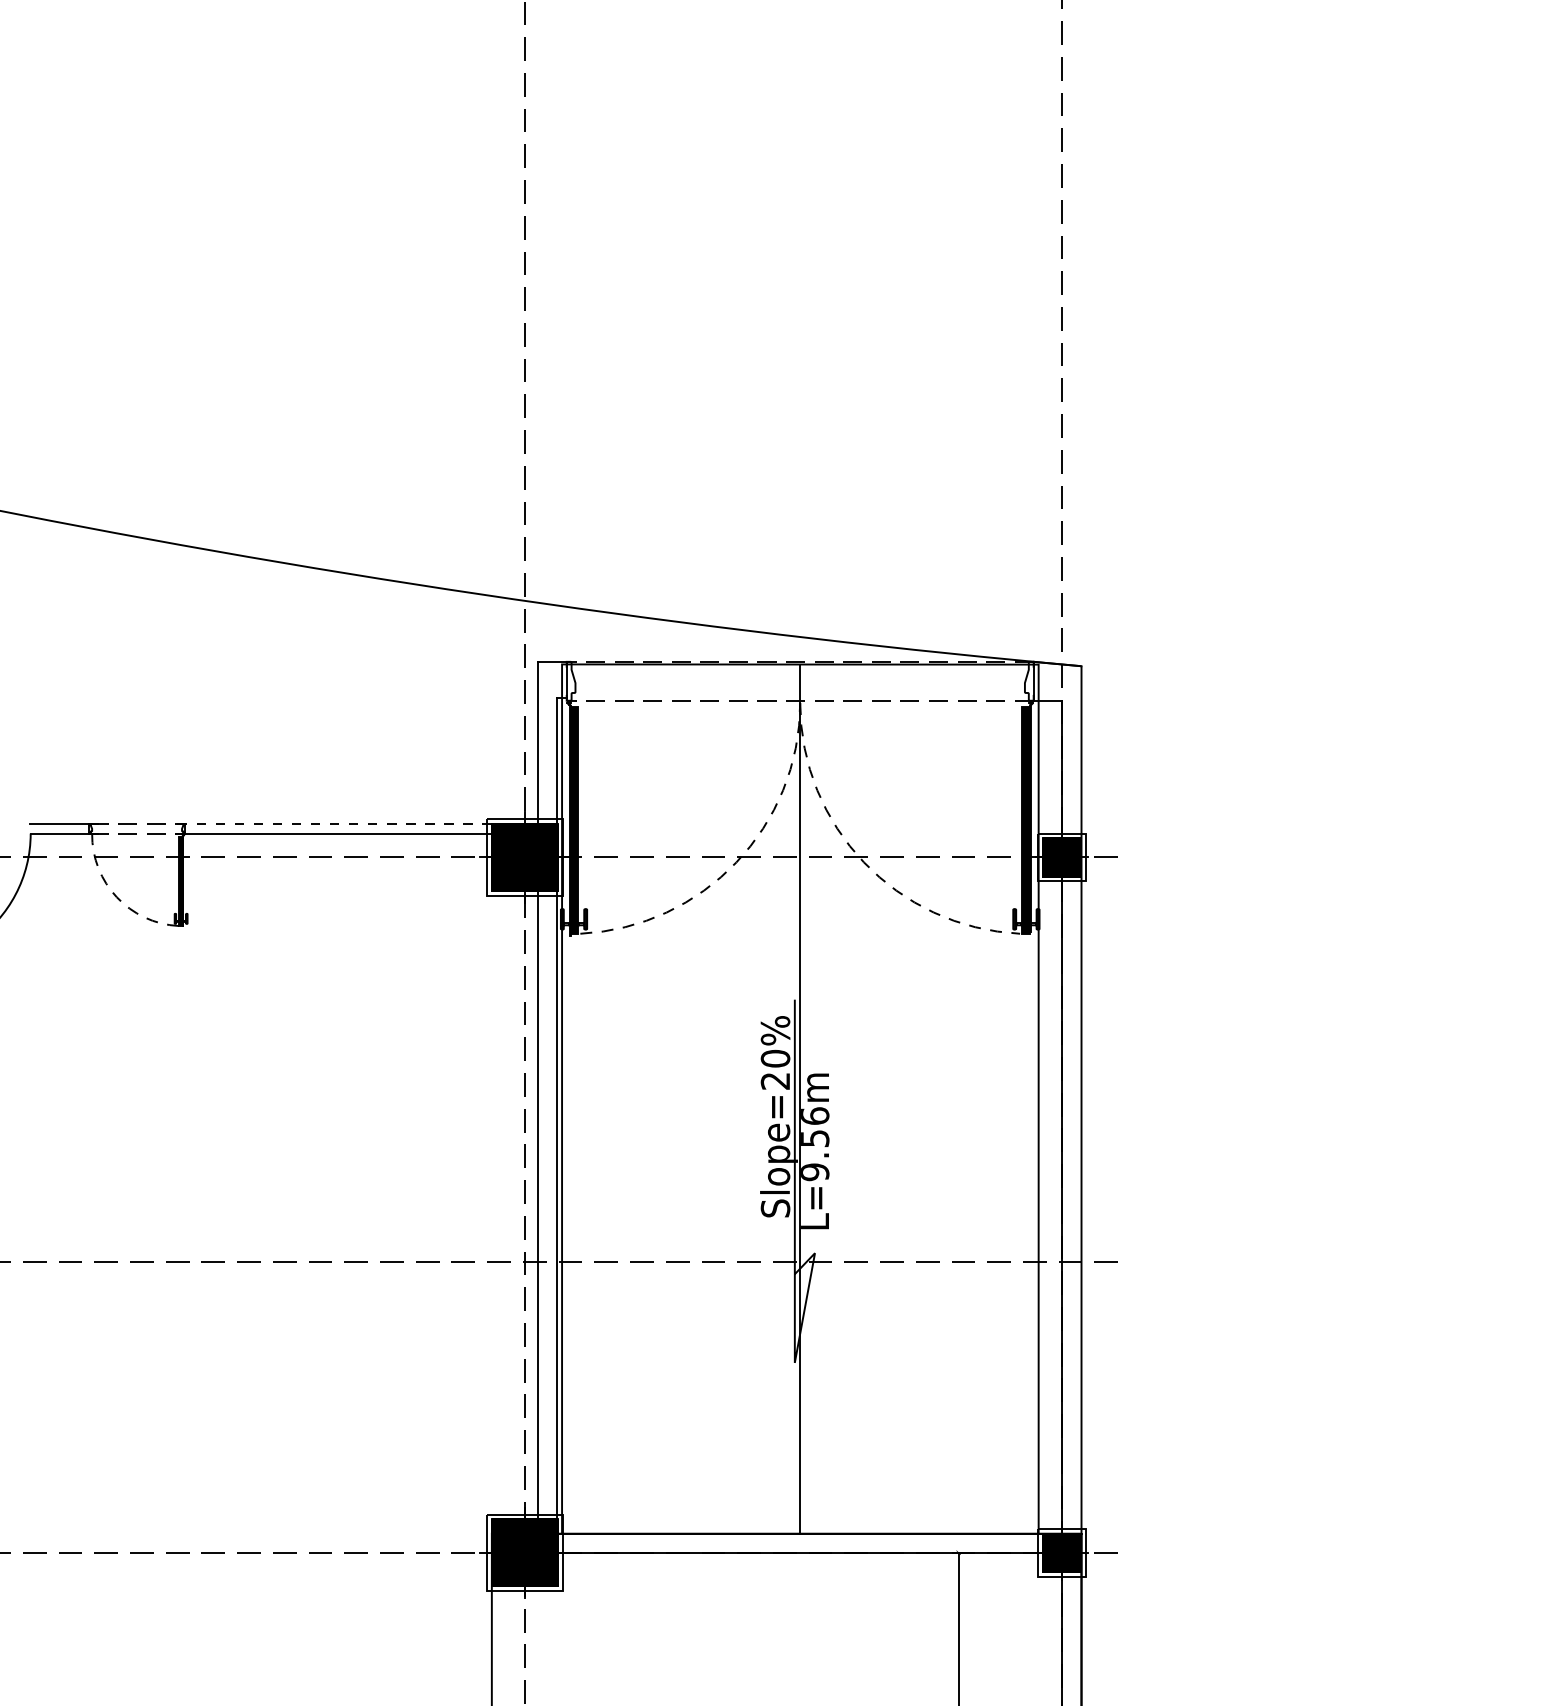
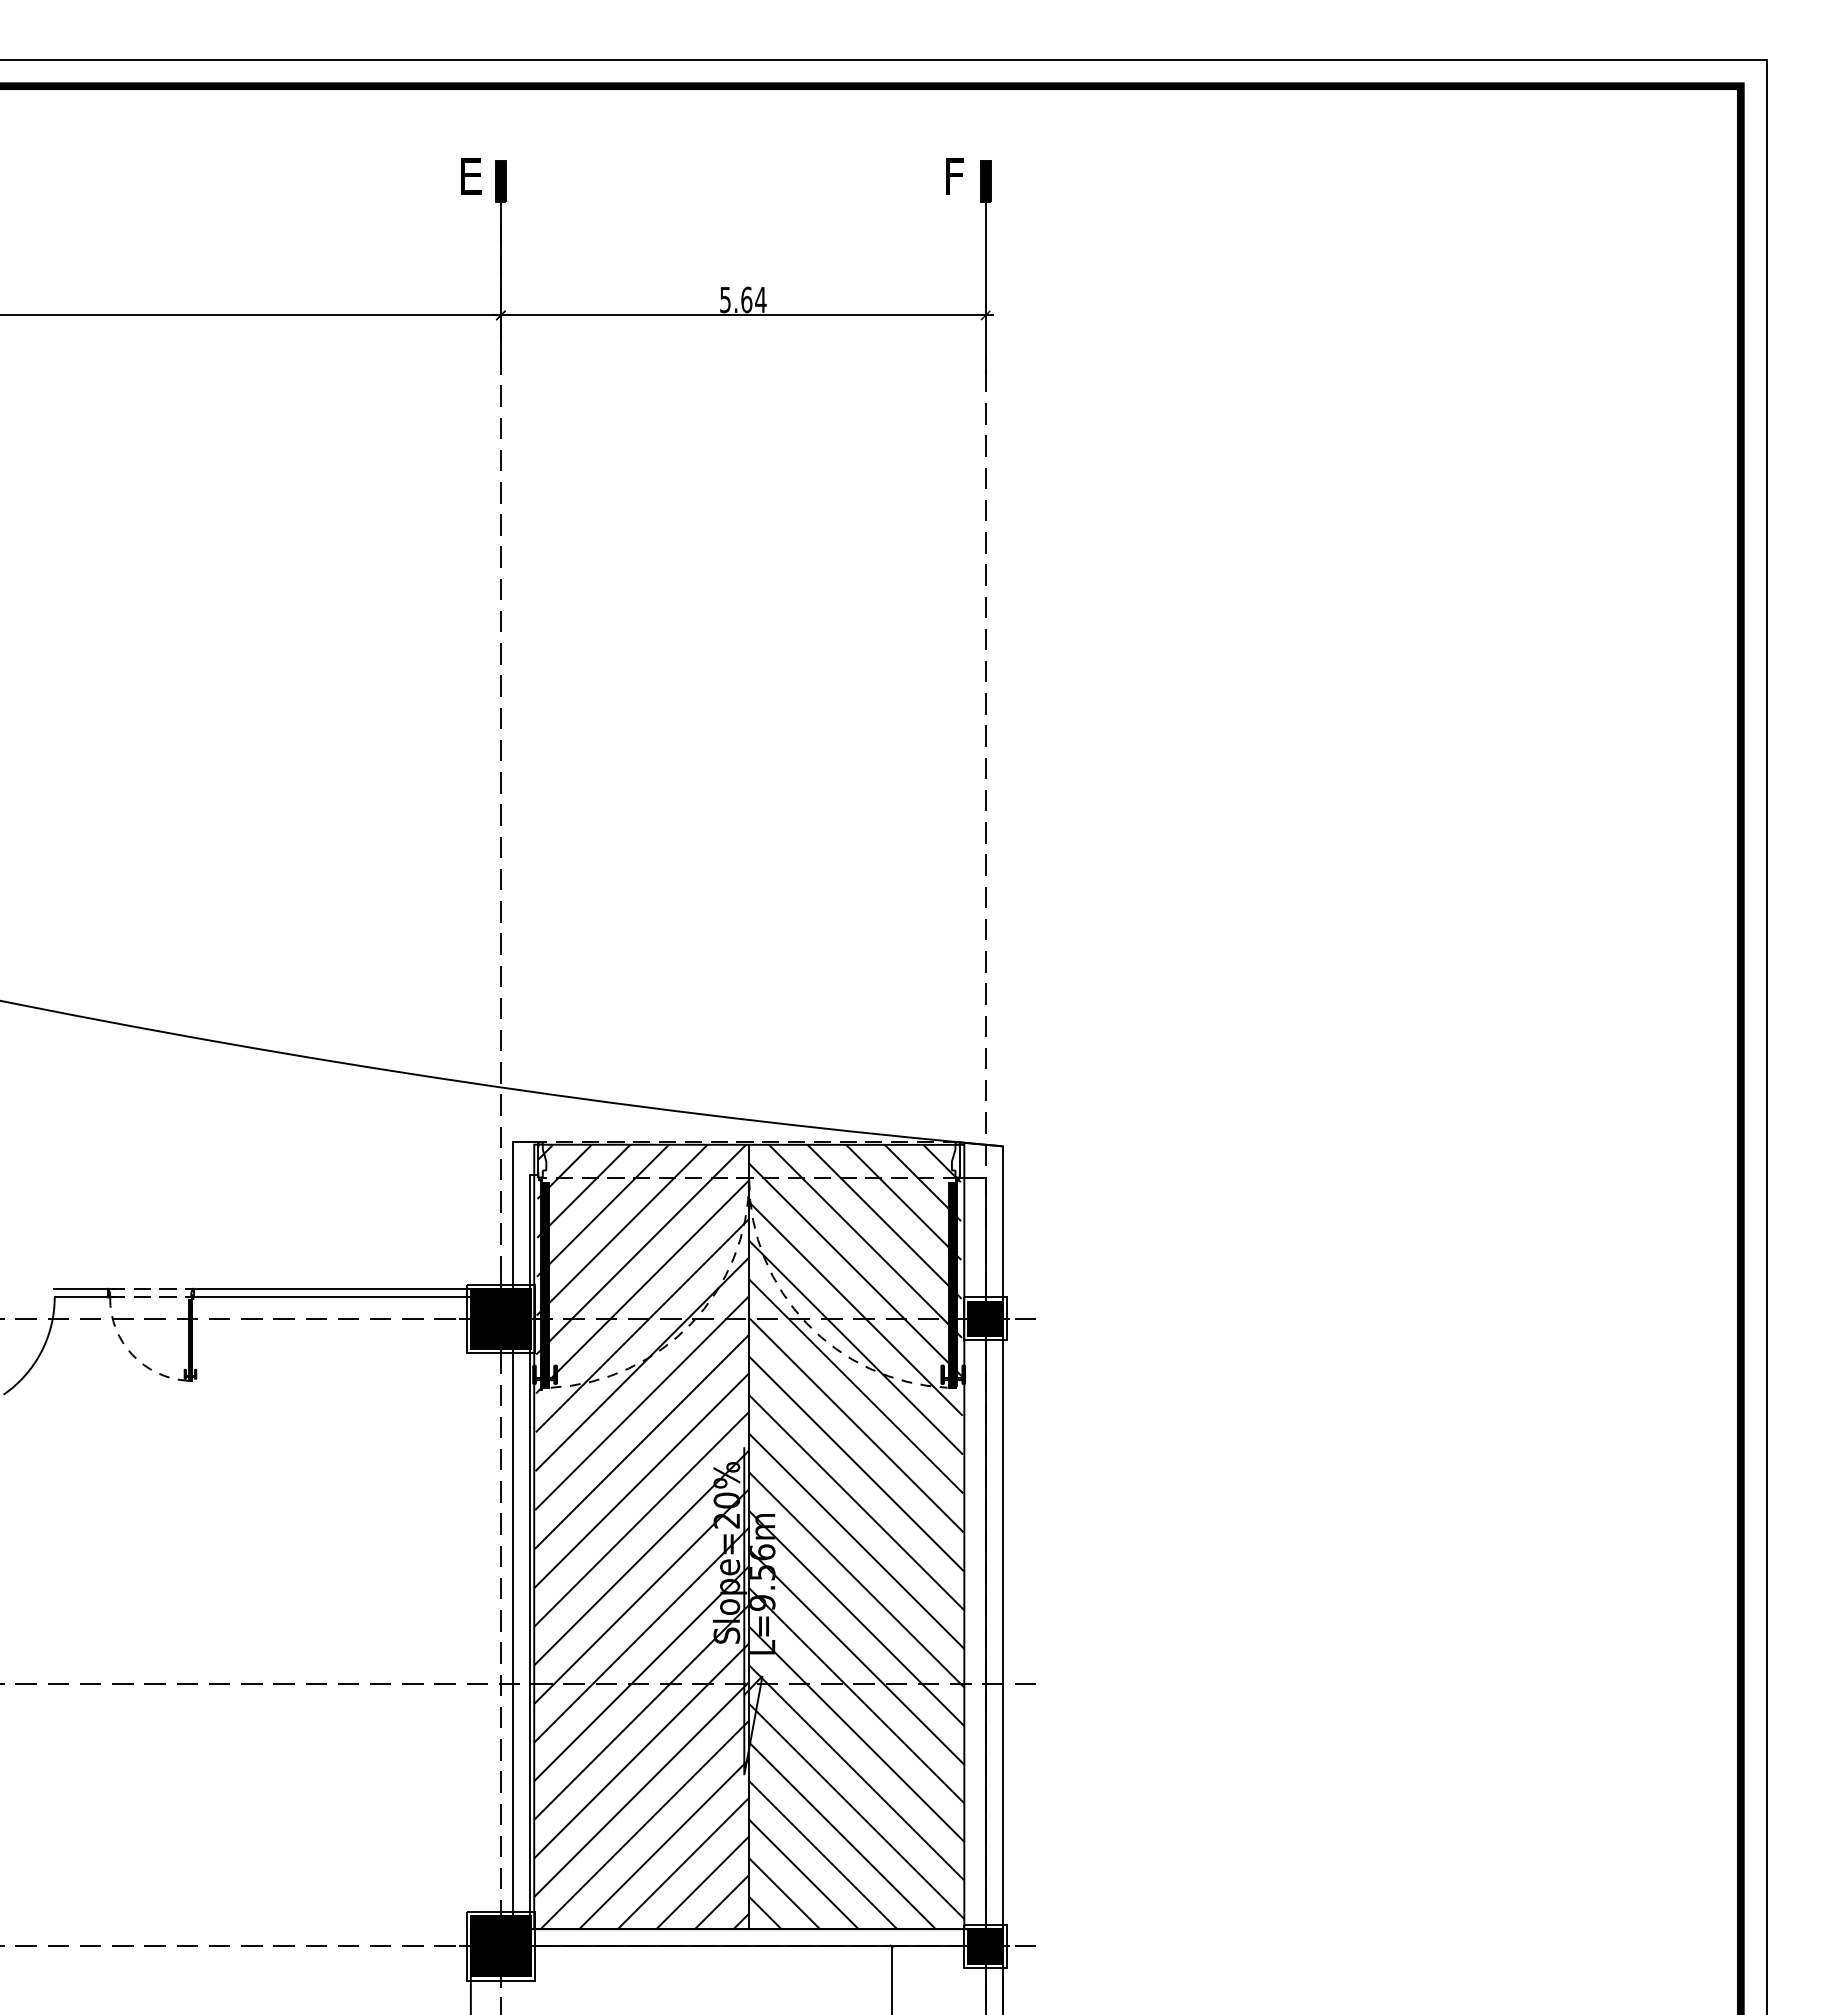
line: (334, 823) -> (328, 1288), dashed -> solid
hatch: (680, 1098) -> (641, 1536), added
hatch: (919, 1098) -> (856, 1536), added

